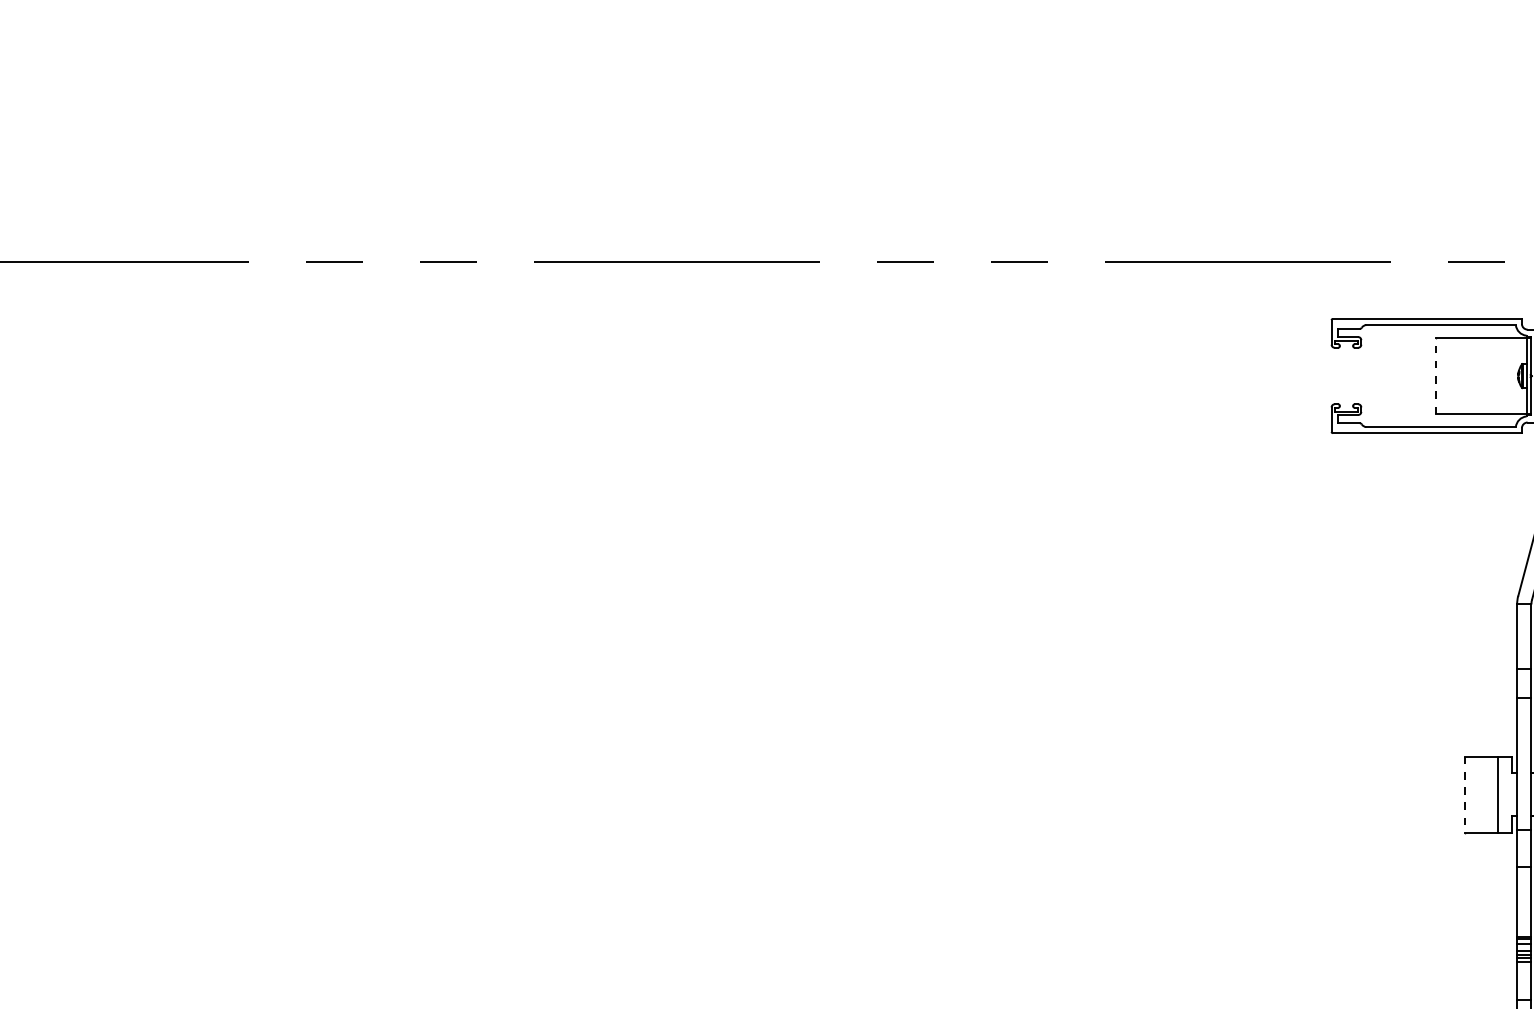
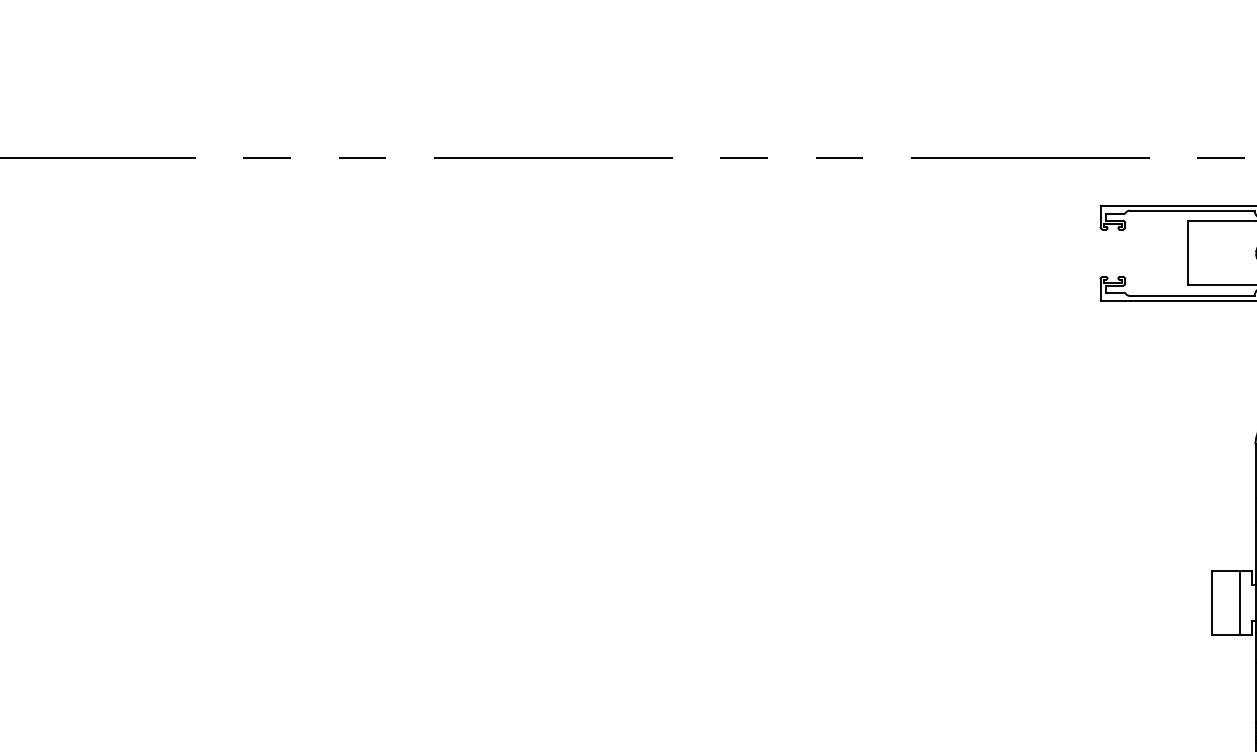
line: (1435, 375) -> (1187, 252), dashed -> solid
line: (1464, 795) -> (1211, 603), dashed -> solid

